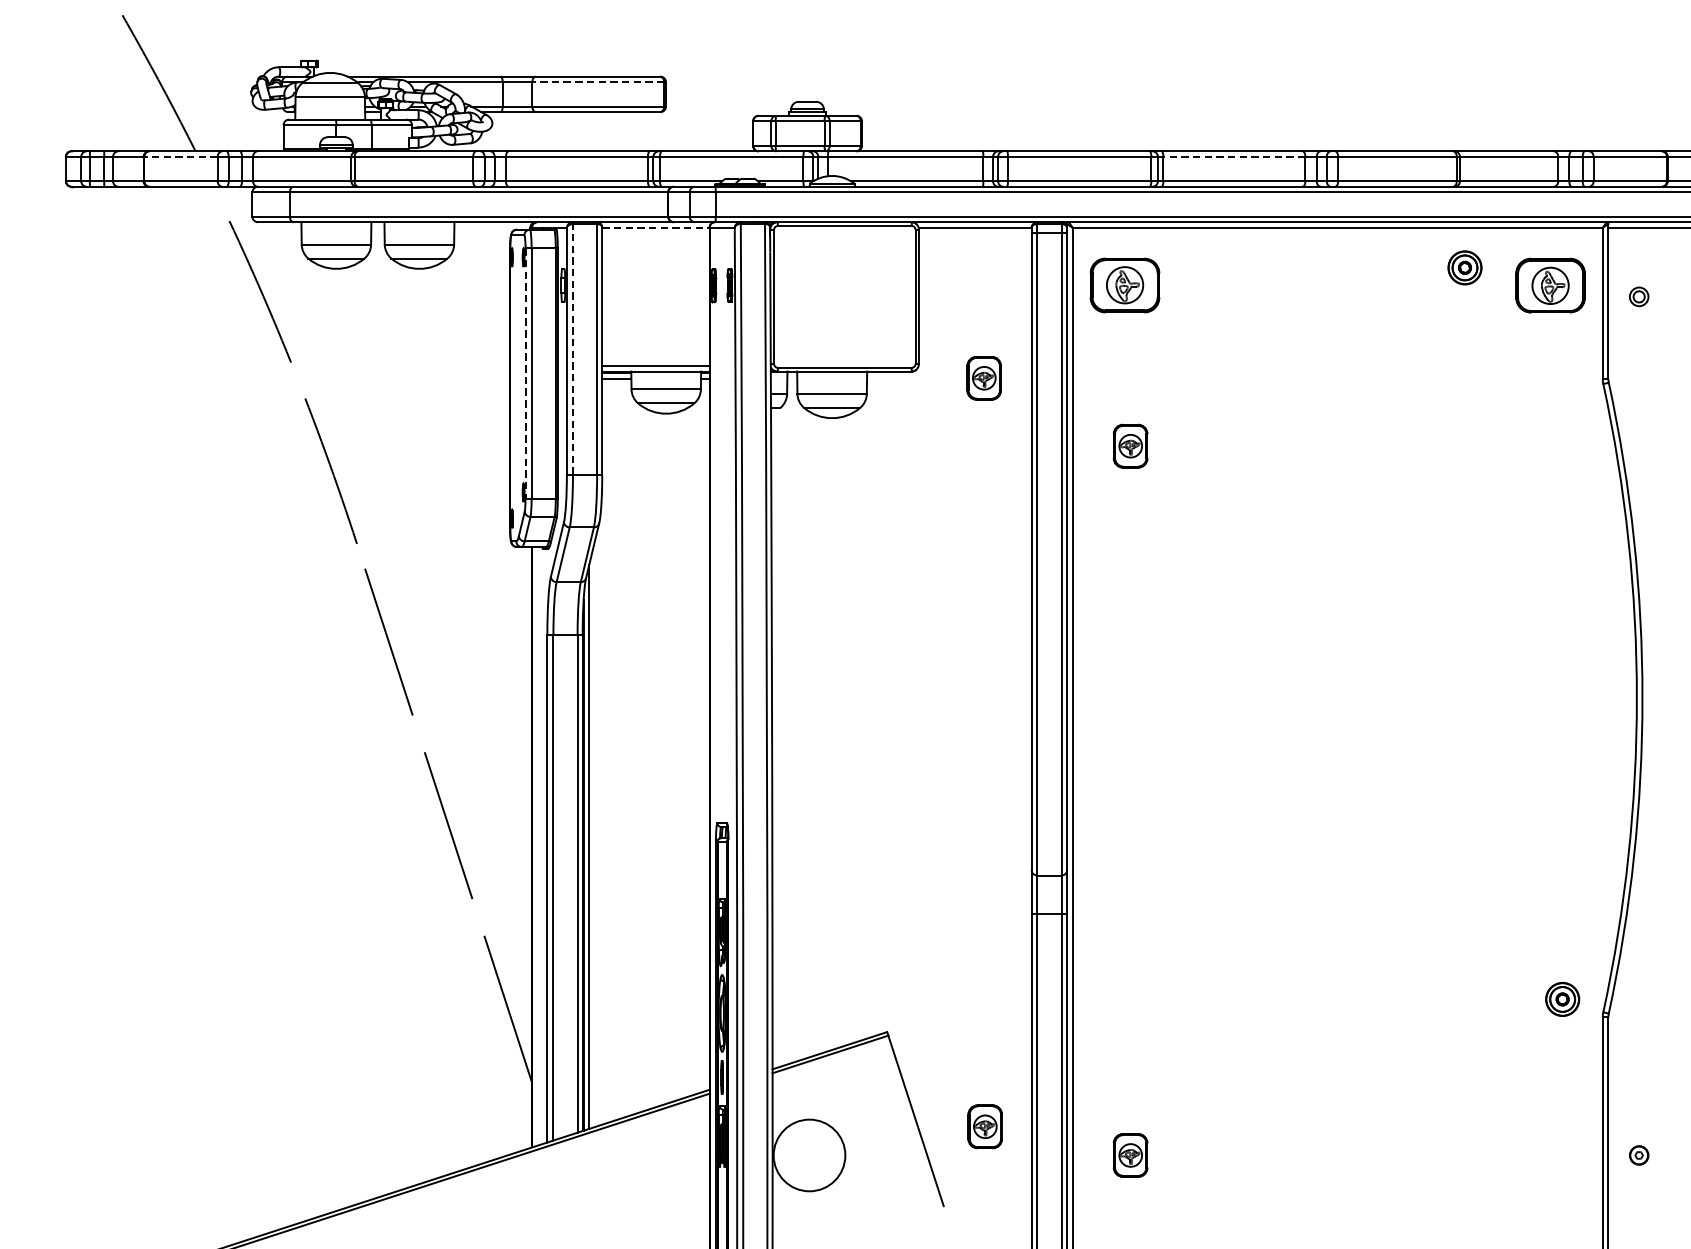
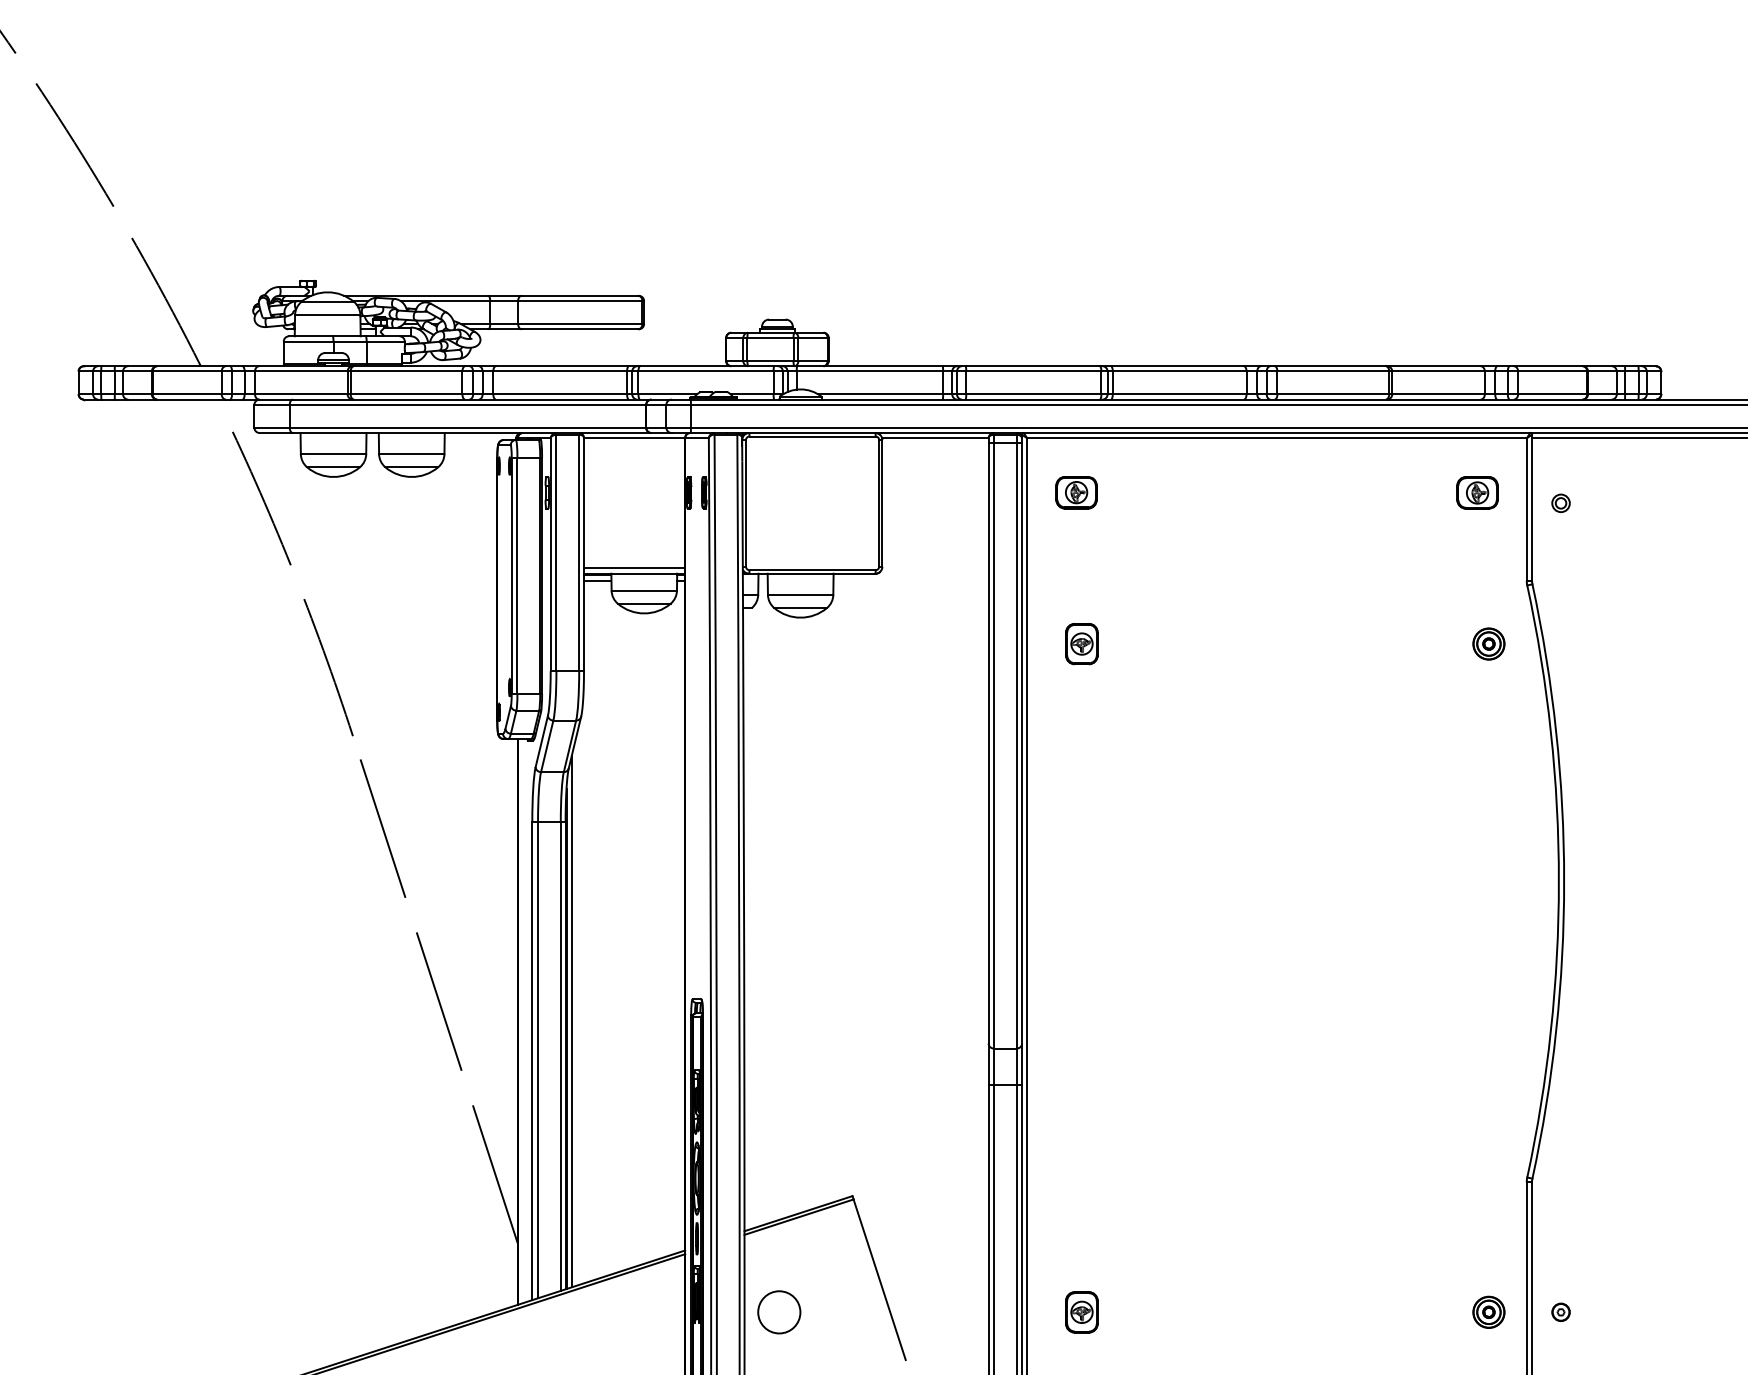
line: (597, 82) -> (579, 301), dashed -> solid
line: (181, 156) -> (187, 371), dashed -> solid
line: (1234, 156) -> (1179, 371), dashed -> solid
line: (655, 228) -> (634, 438), dashed -> solid
part: (1464, 267) -> (1488, 643), moved
part: (1124, 285) -> (1076, 492), size x0.62
part: (1550, 285) -> (1477, 492), size x0.62
line: (573, 349) -> (556, 552), dashed -> solid
line: (525, 374) -> (511, 576), dashed -> solid
part: (983, 378) -> (943, 580), removed
part: (1562, 998) -> (1488, 1311), moved
part: (984, 1126) -> (944, 1285), removed
circle: (809, 1155) -> (779, 1312), size x0.62

